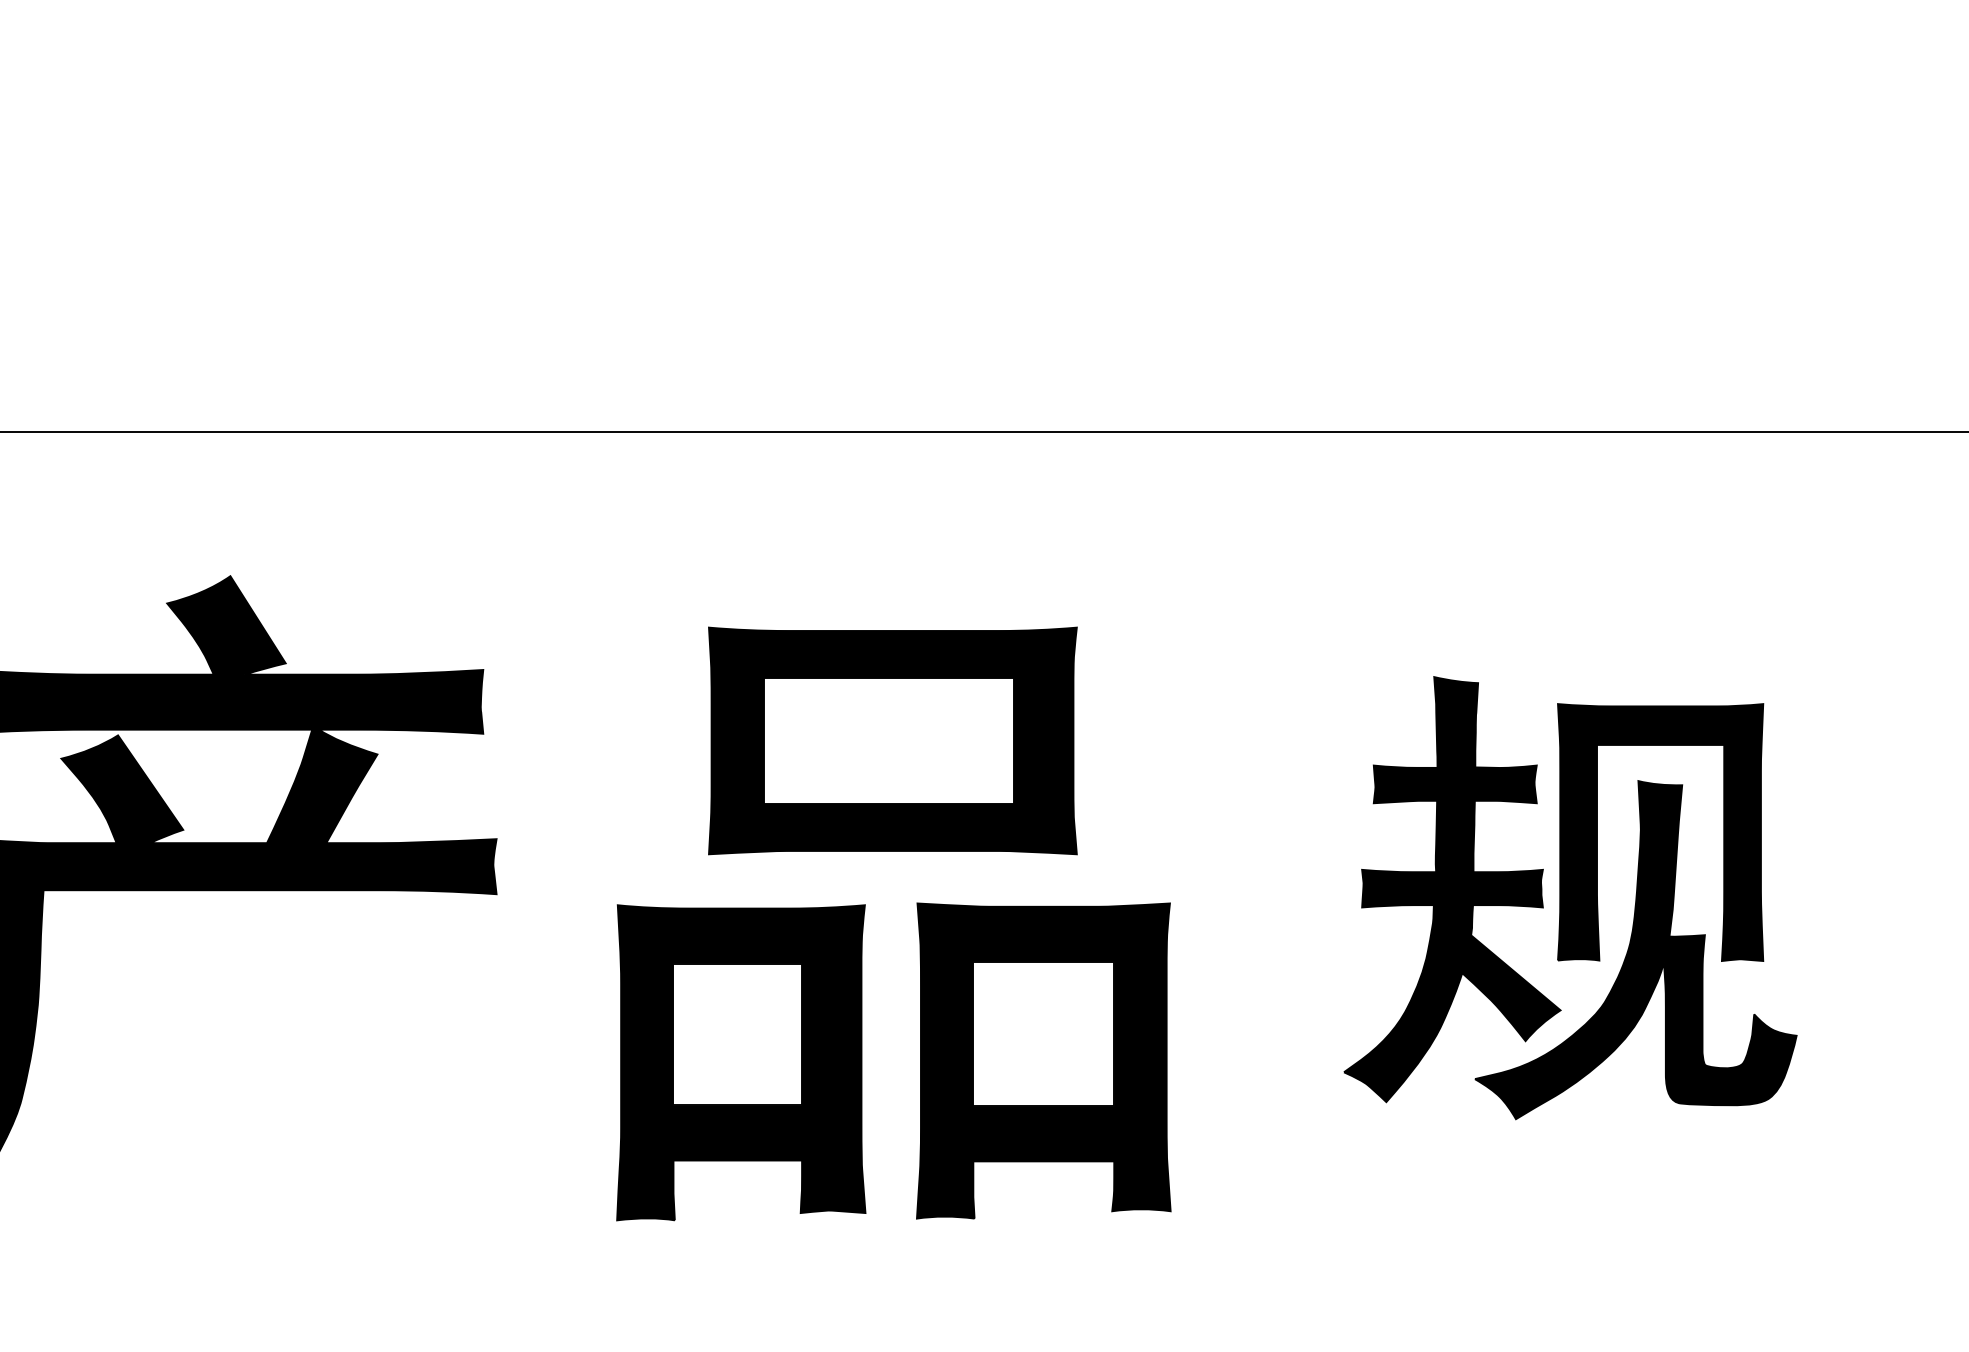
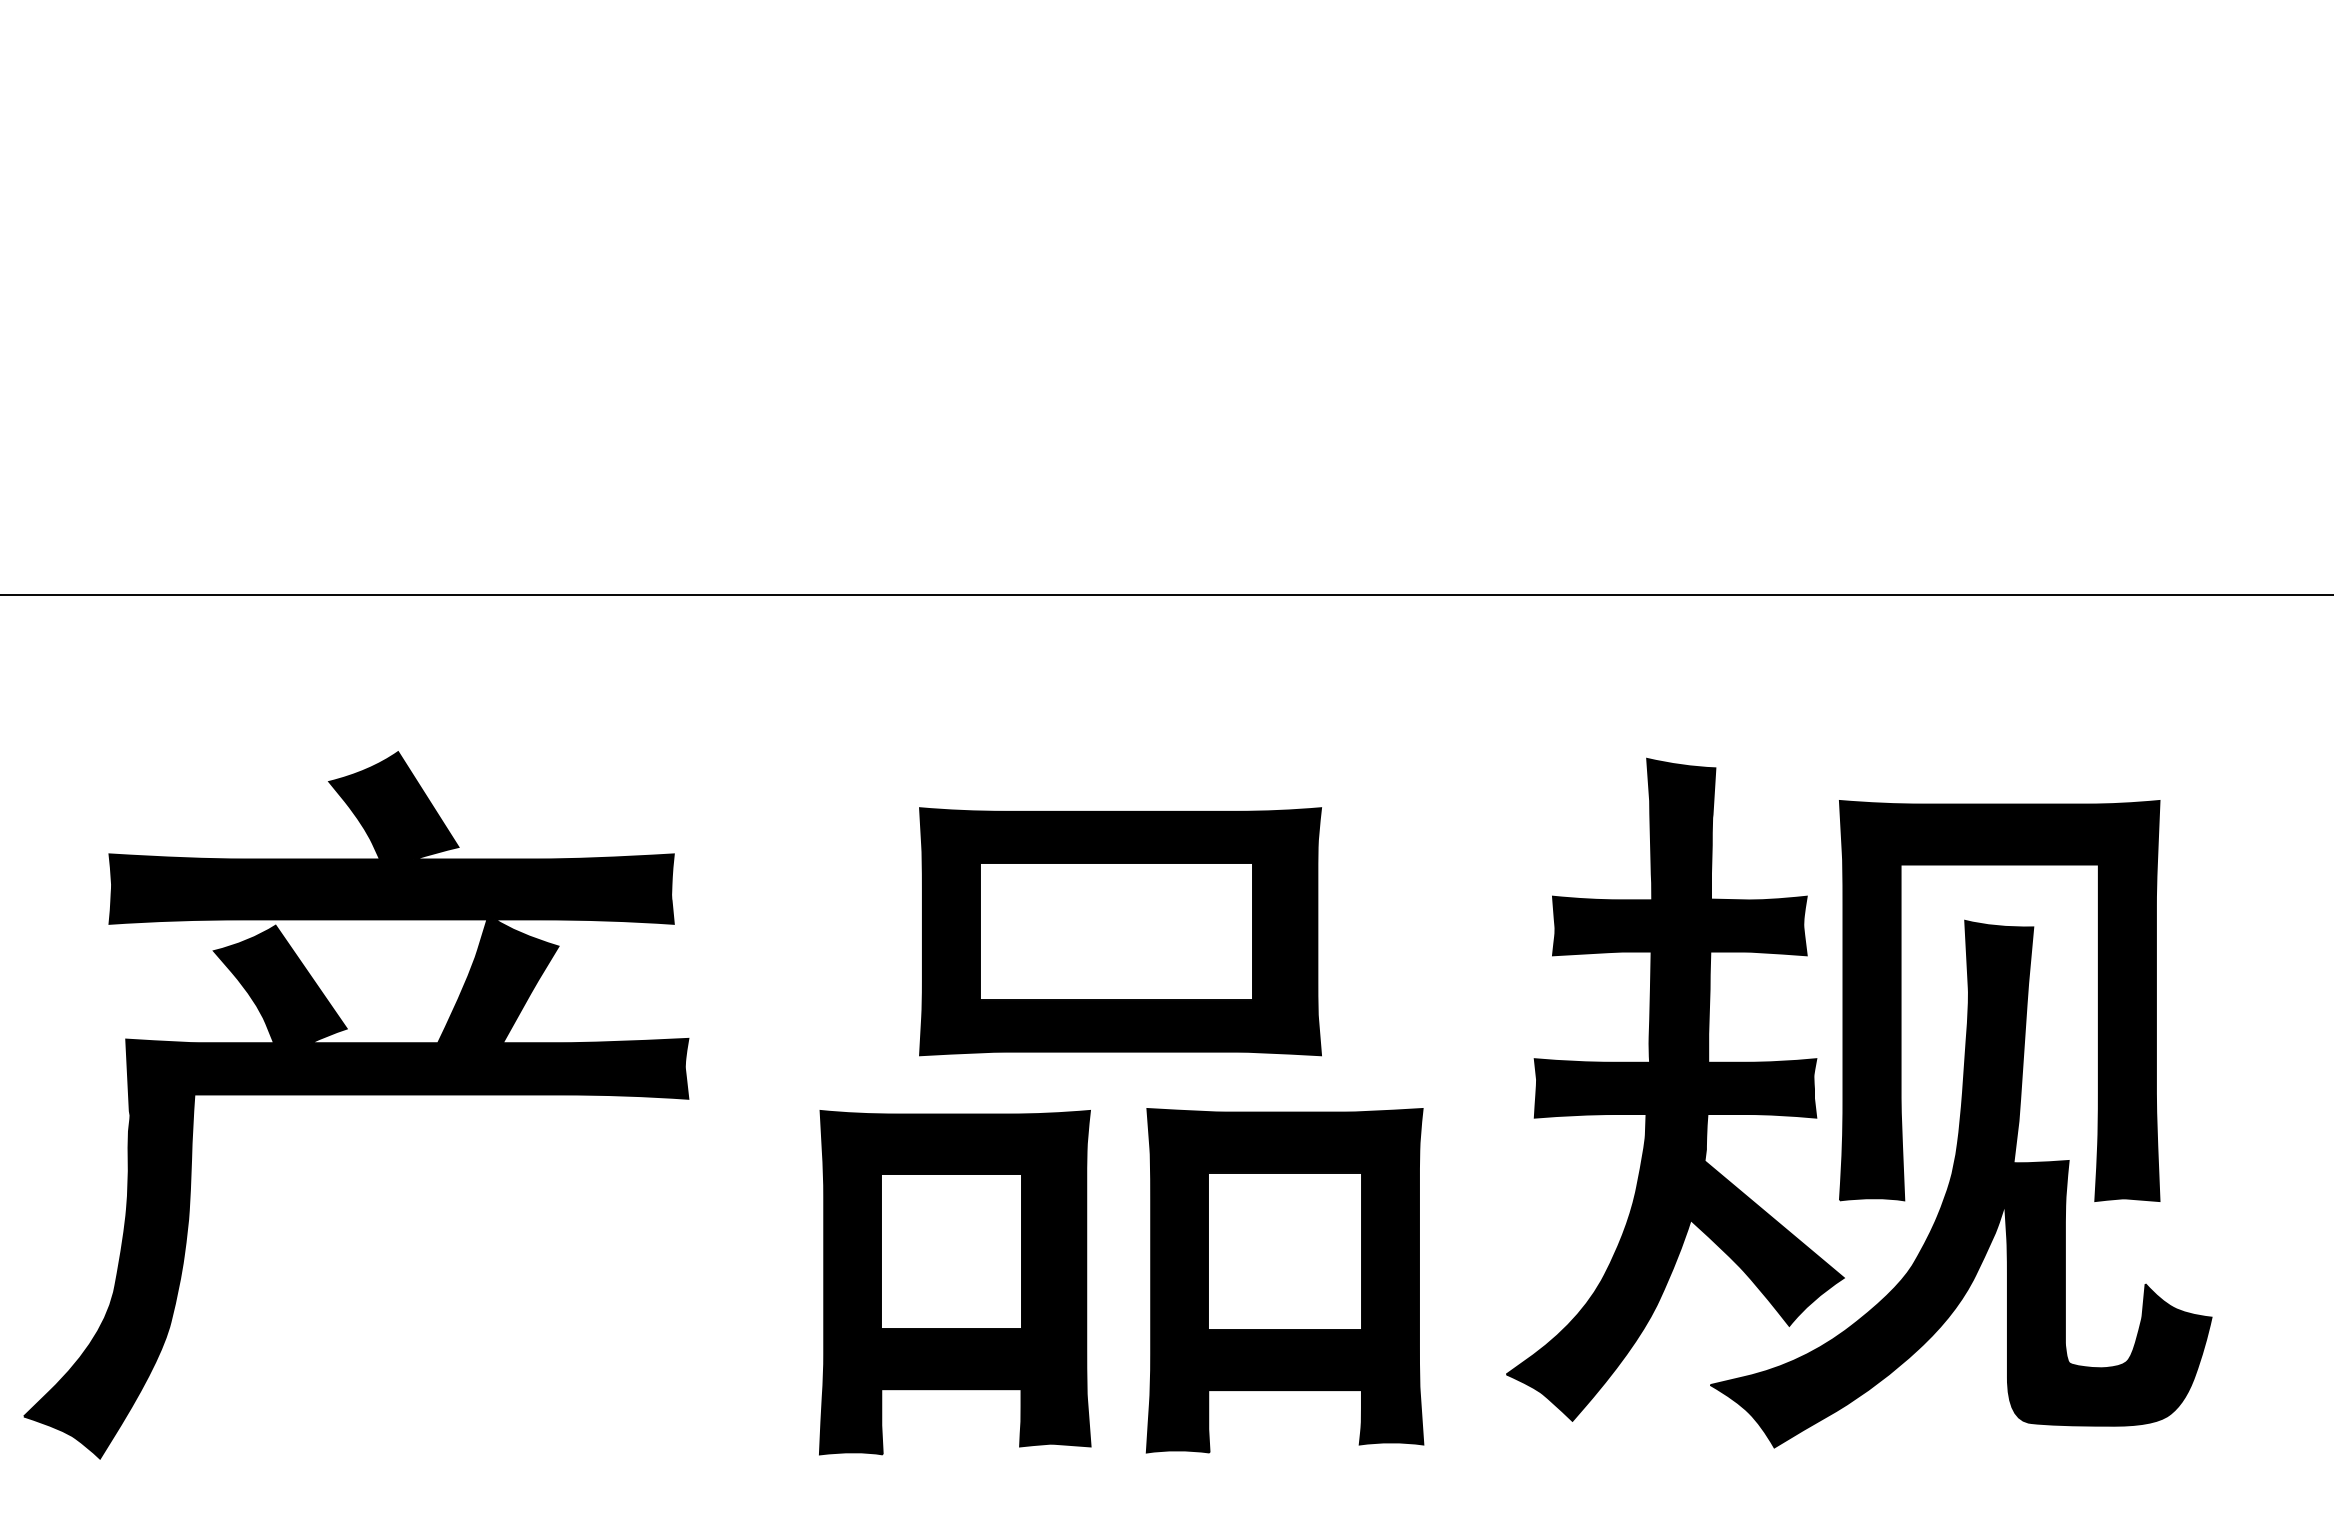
part: (1570, 897) -> (1859, 1102), size x1.43

